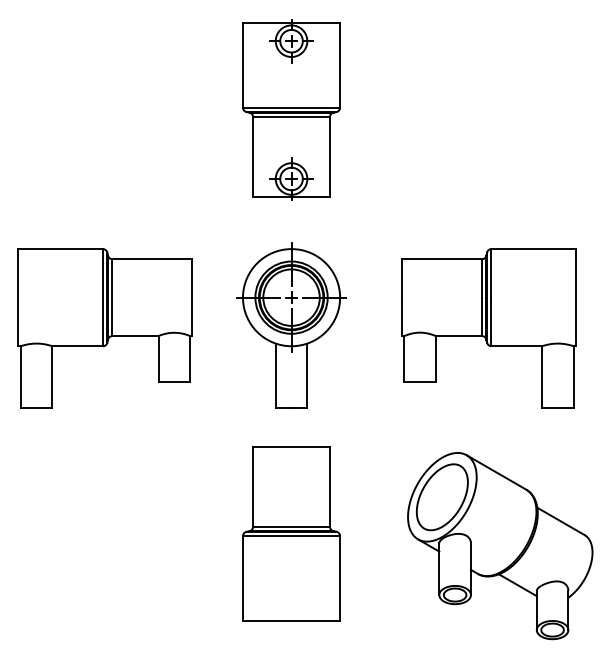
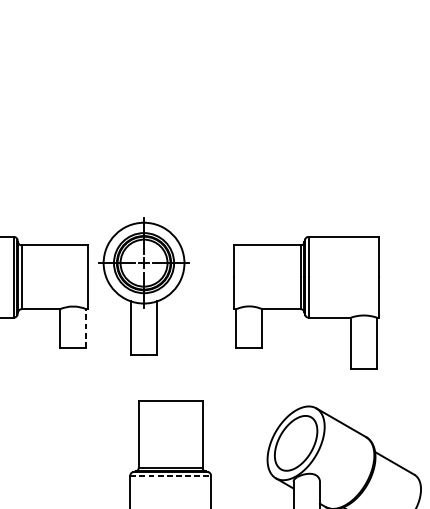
part: (291, 109) -> (170, 120), removed
part: (291, 325) -> (144, 286), moved
part: (488, 328) -> (306, 302), moved
line: (190, 358) -> (86, 327), solid -> dashed
line: (291, 536) -> (170, 475), solid -> dashed

